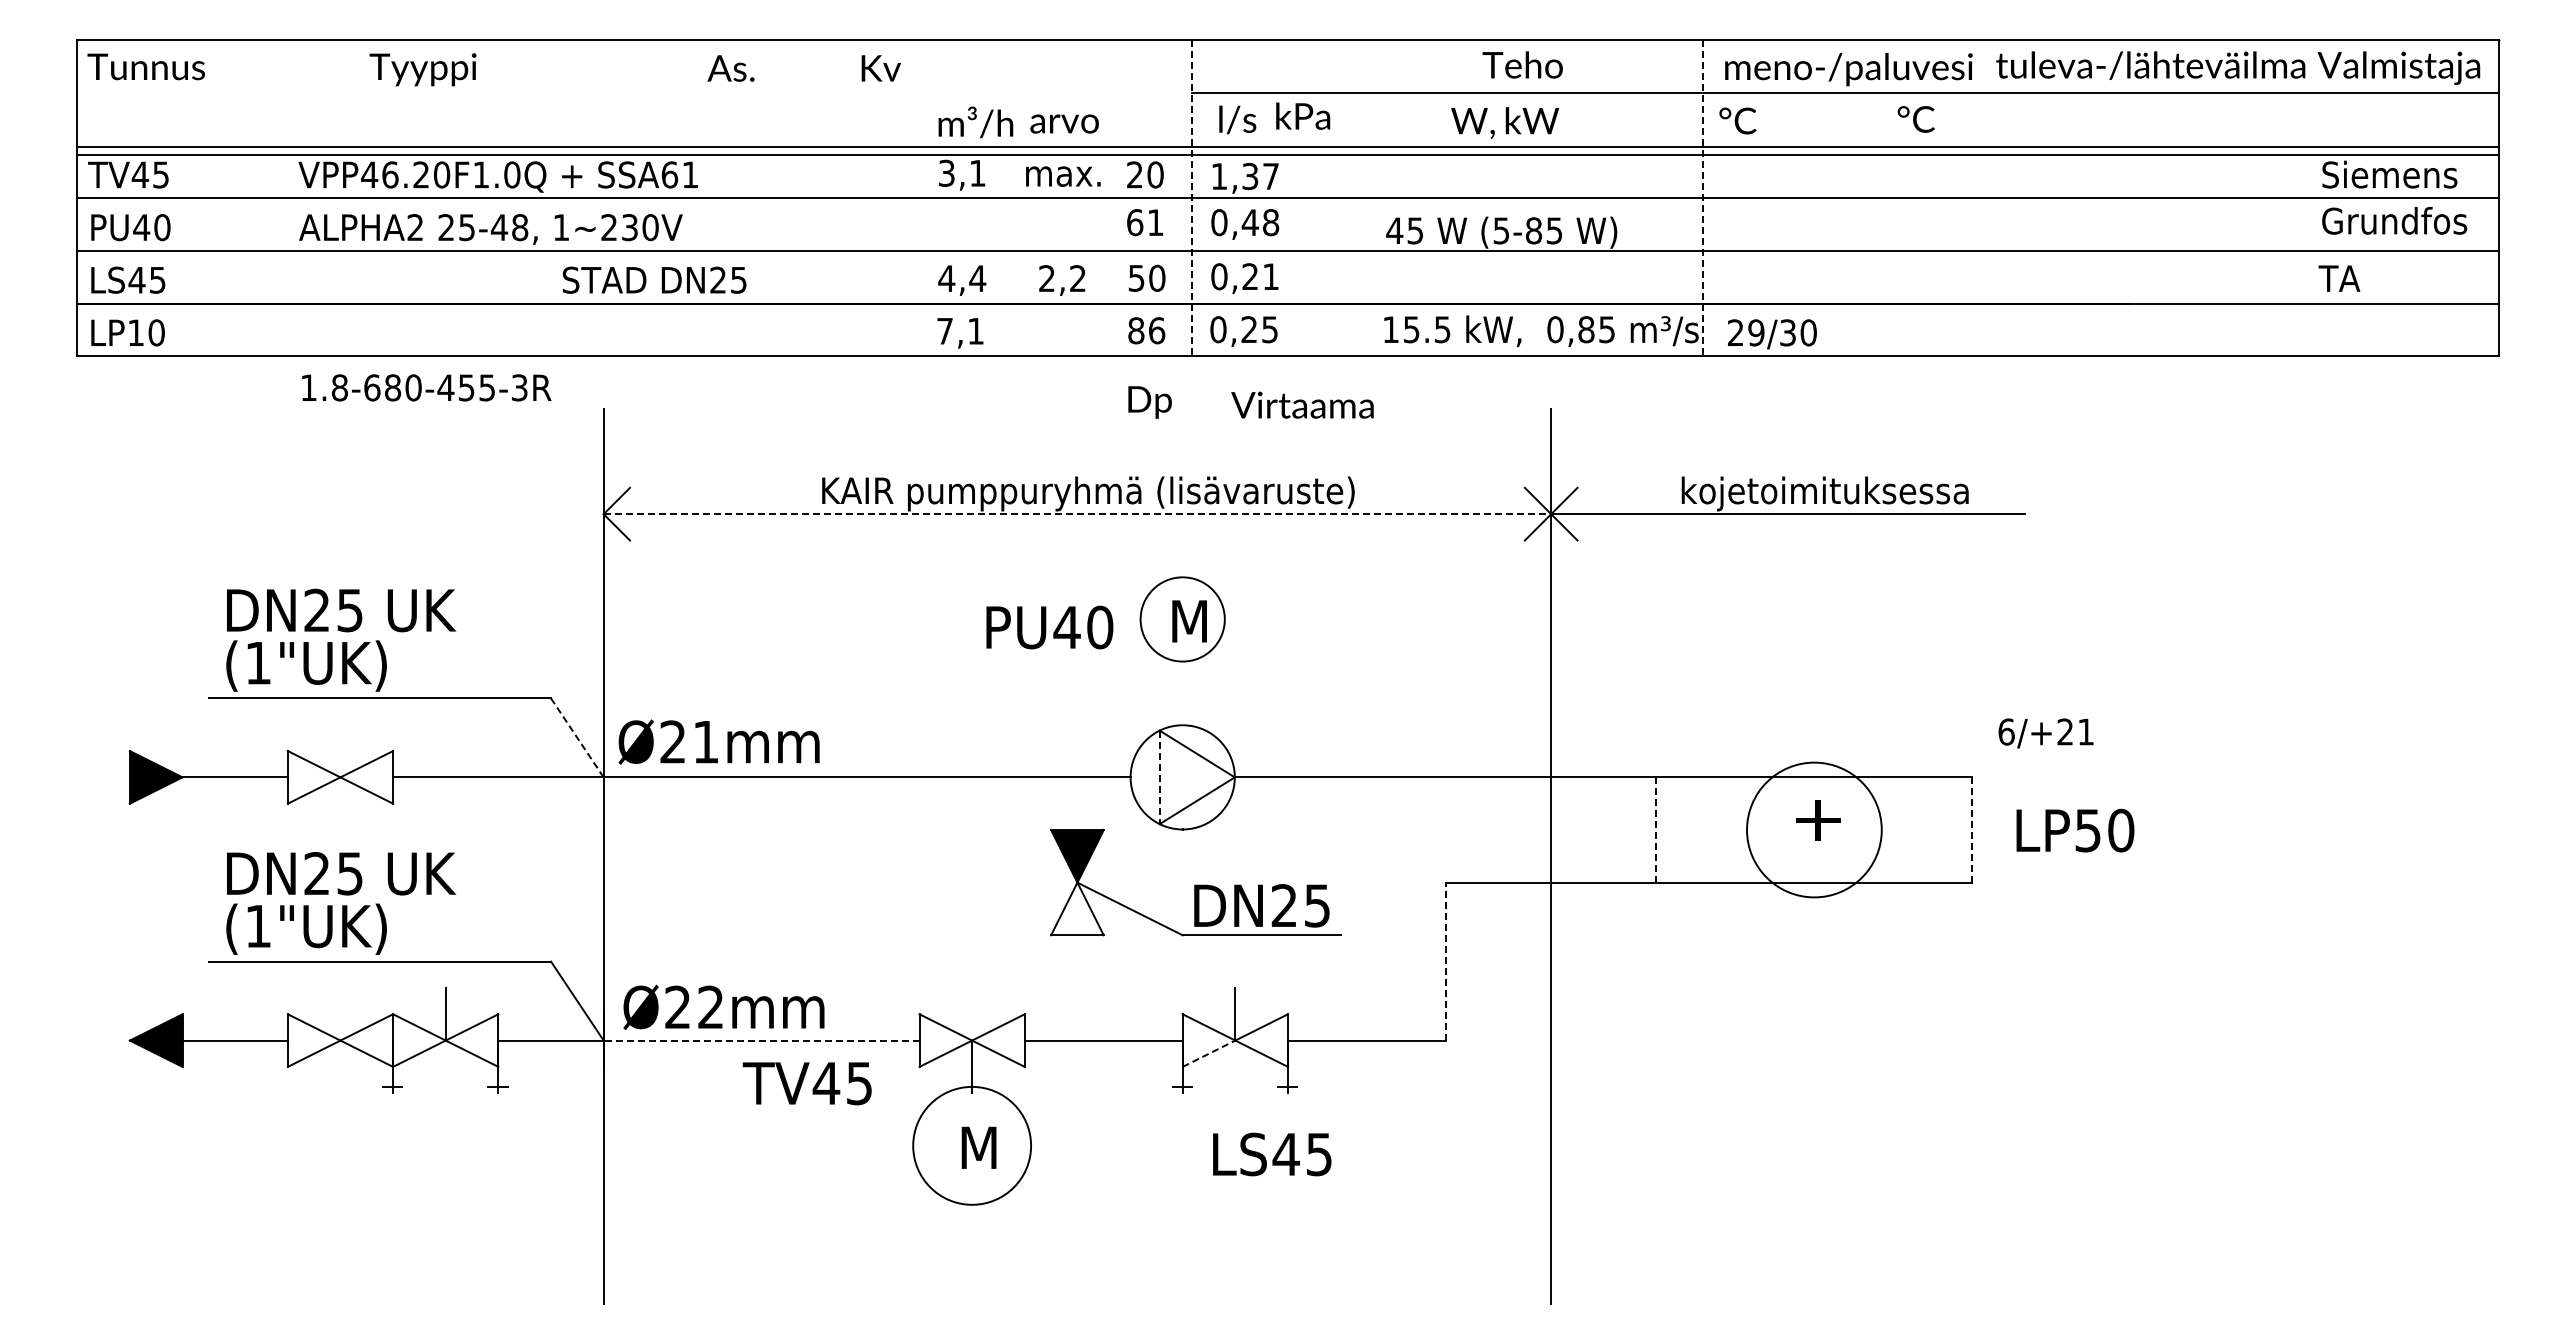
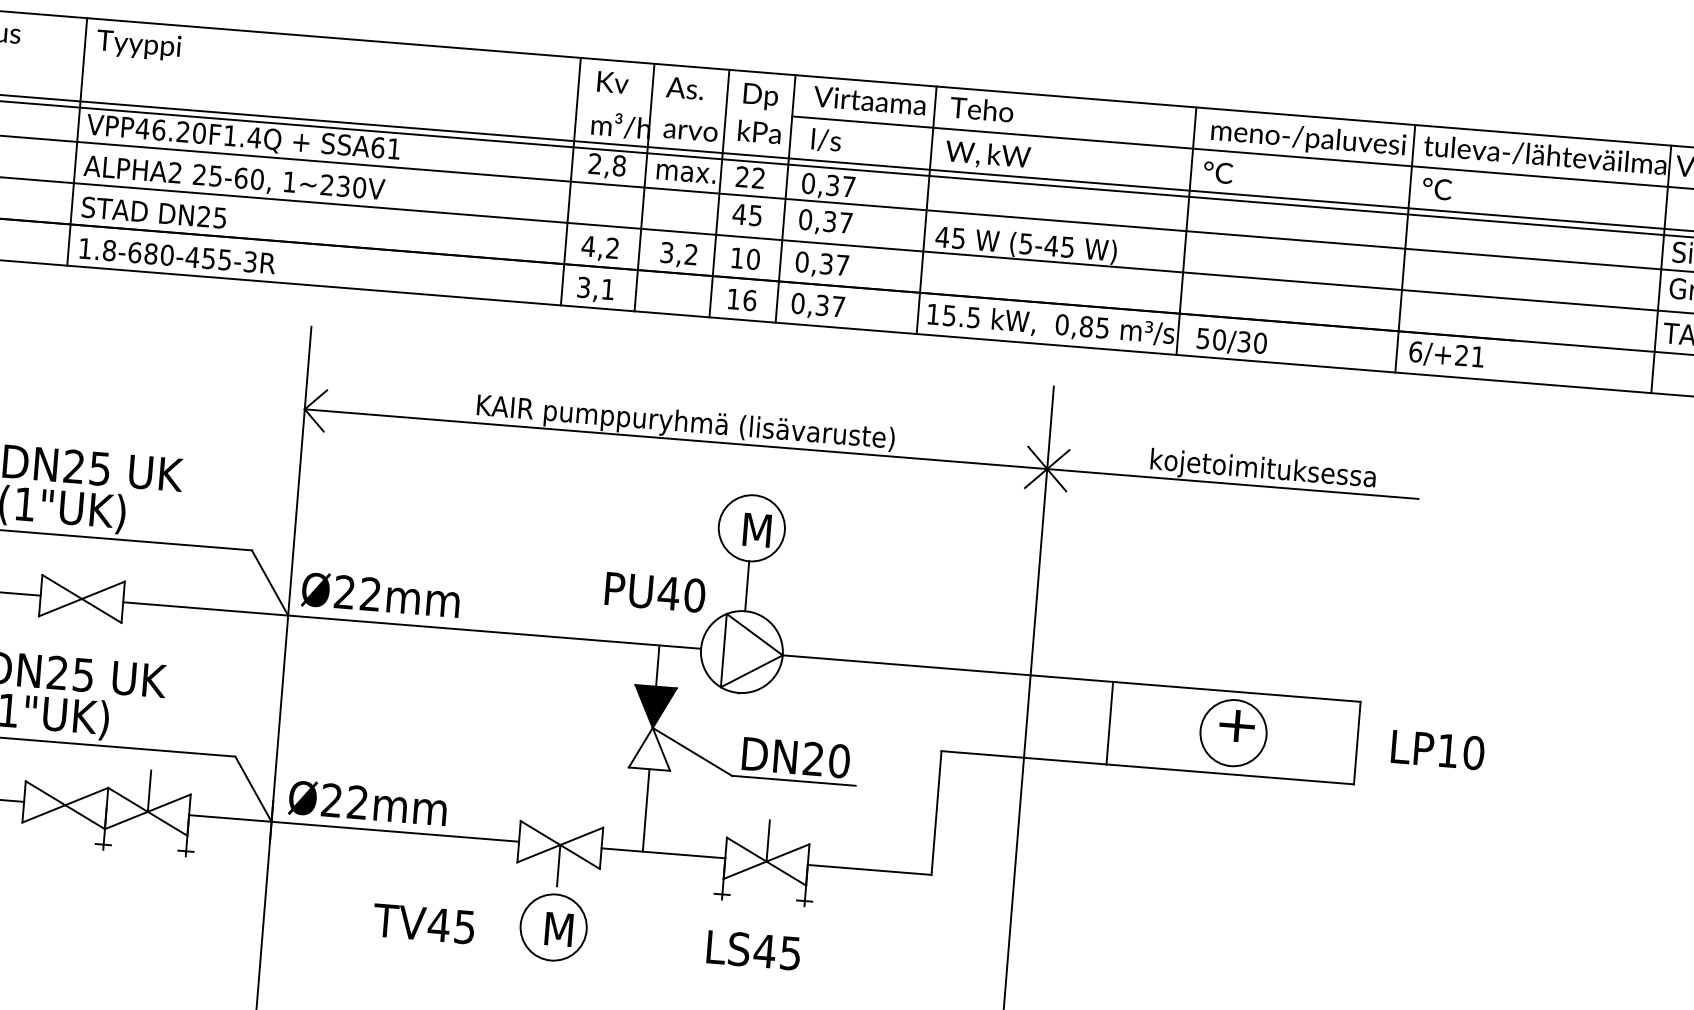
text: (1522, 64) -> (981, 109), moved
text: (730, 68) -> (684, 88), moved
text: (880, 68) -> (612, 82), moved
text: (422, 69) -> (138, 45), moved
text: (1303, 115) -> (759, 131), moved
text: (1915, 119) -> (1436, 189), moved
text: (1505, 122) -> (988, 155), moved
text: (962, 172) -> (607, 164), 3,1 -> 2,8
text: (511, 174) -> (253, 137), VPP46.20F1.0Q -> VPP46.20F1.4Q
text: (1155, 174) -> (758, 177), 20 -> 22
text: (1219, 176) -> (808, 183), 1,37 -> 0,37
line: (287, 198) -> (76, 142), added
line: (1191, 198) -> (785, 199), dashed -> solid
line: (1371, 198) -> (926, 210), added
line: (1703, 198) -> (1186, 231), dashed -> solid
line: (1982, 198) -> (1405, 248), added
line: (2309, 198) -> (1661, 269), added
line: (917, 199) -> (570, 182), added
line: (1011, 199) -> (644, 188), added
line: (1107, 199) -> (719, 194), added
text: (1144, 222) -> (746, 214), 61 -> 45
text: (1260, 222) -> (837, 222), 0,48 -> 0,37
text: (509, 227) -> (249, 178), 25-48, -> 25-60,
text: (1533, 230) -> (1051, 245), (5-85 -> (5-45
text: (1260, 276) -> (834, 264), 0,21 -> 0,37
text: (977, 278) -> (612, 248), 4,4 -> 4,2
text: (1046, 278) -> (666, 252), 2,2 -> 3,2
text: (1136, 278) -> (737, 258), 50 -> 10
text: (654, 279) -> (154, 212), moved
text: (1259, 329) -> (830, 305), 0,25 -> 0,37
text: (944, 330) -> (583, 286), 7,1 -> 3,1
text: (1136, 330) -> (733, 298), 86 -> 16
text: (1746, 332) -> (1211, 339), 29/30 -> 50/30
text: (426, 387) -> (177, 255), moved
text: (1149, 402) -> (760, 96), moved
text: (1302, 404) -> (869, 100), moved
line: (1077, 514) -> (676, 439), dashed -> solid
text: (1049, 627) -> (655, 592), moved
line: (1182, 693) -> (747, 586), added
text: (2045, 733) -> (1446, 355), moved
line: (577, 737) -> (270, 582), dashed -> solid
text: (705, 741) -> (370, 593), Ø21mm -> Ø22mm
line: (1159, 777) -> (723, 650), dashed -> solid
line: (1077, 803) -> (657, 665), added
circle: (1814, 829) -> (1233, 732), size x0.62
line: (1656, 830) -> (1109, 723), dashed -> solid
line: (1972, 830) -> (1357, 743), dashed -> solid
text: (2087, 830) -> (1447, 750), LP50 -> LP10
text: (1317, 905) -> (839, 760), DN25 -> DN20
line: (1445, 961) -> (936, 812), dashed -> solid
line: (1077, 987) -> (646, 810), added
line: (761, 1040) -> (395, 831), dashed -> solid
line: (1209, 1053) -> (745, 870), dashed -> solid
text: (806, 1083) -> (423, 923), moved
circle: (972, 1145) -> (553, 927), size x0.71
text: (1272, 1154) -> (754, 950), moved

